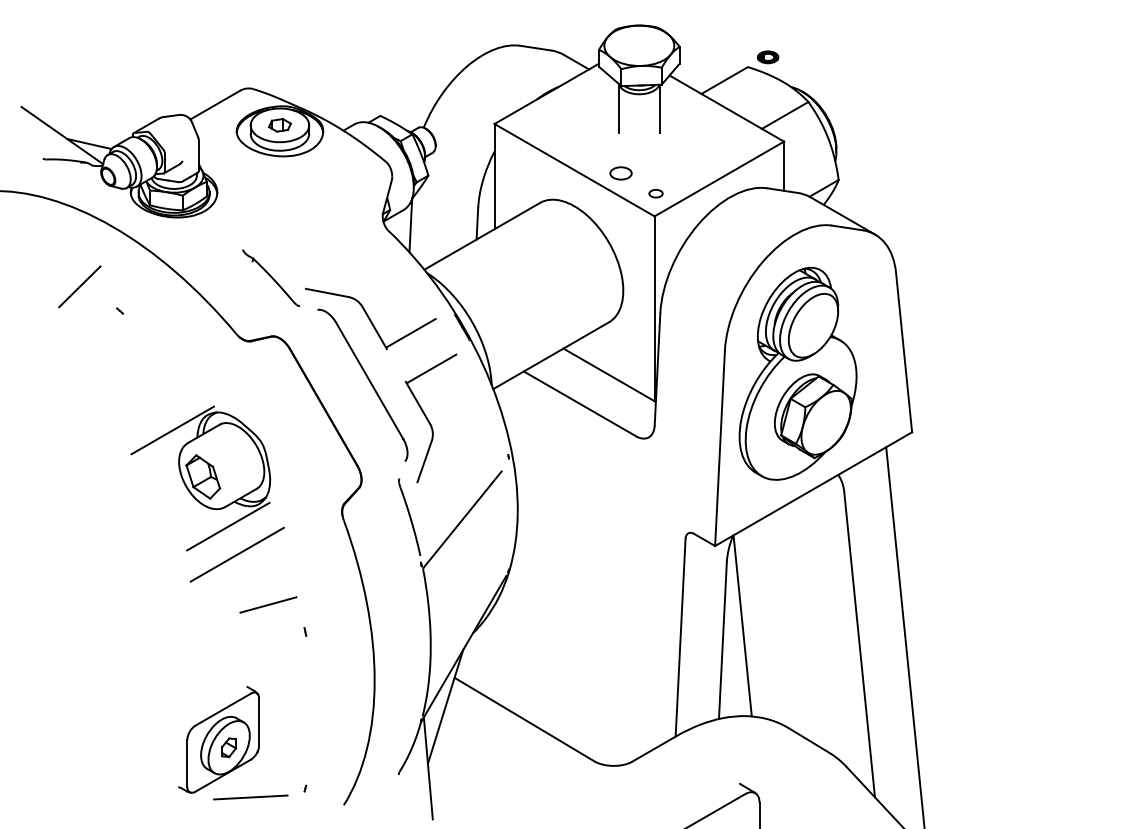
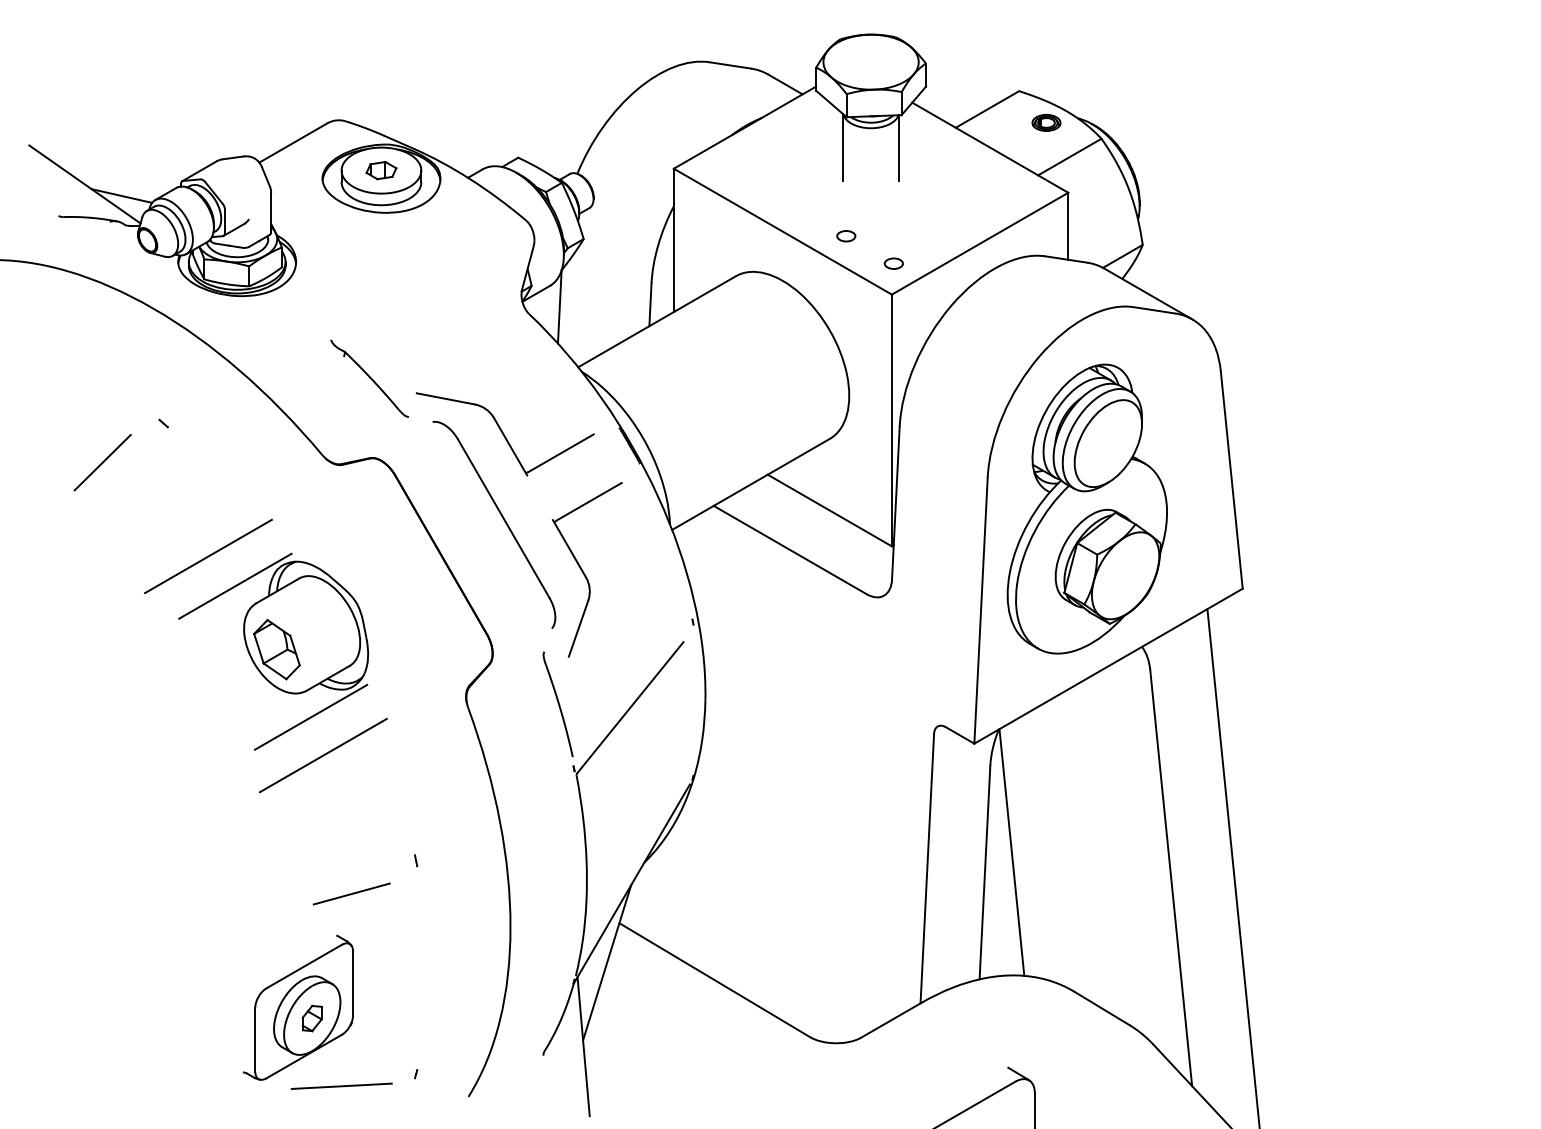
part: (768, 57) -> (1046, 122), moved
part: (621, 173) -> (846, 236), size x0.62
line: (79, 286) -> (102, 462), moved
line: (152, 408) -> (208, 556), added
line: (268, 604) -> (351, 893), moved

